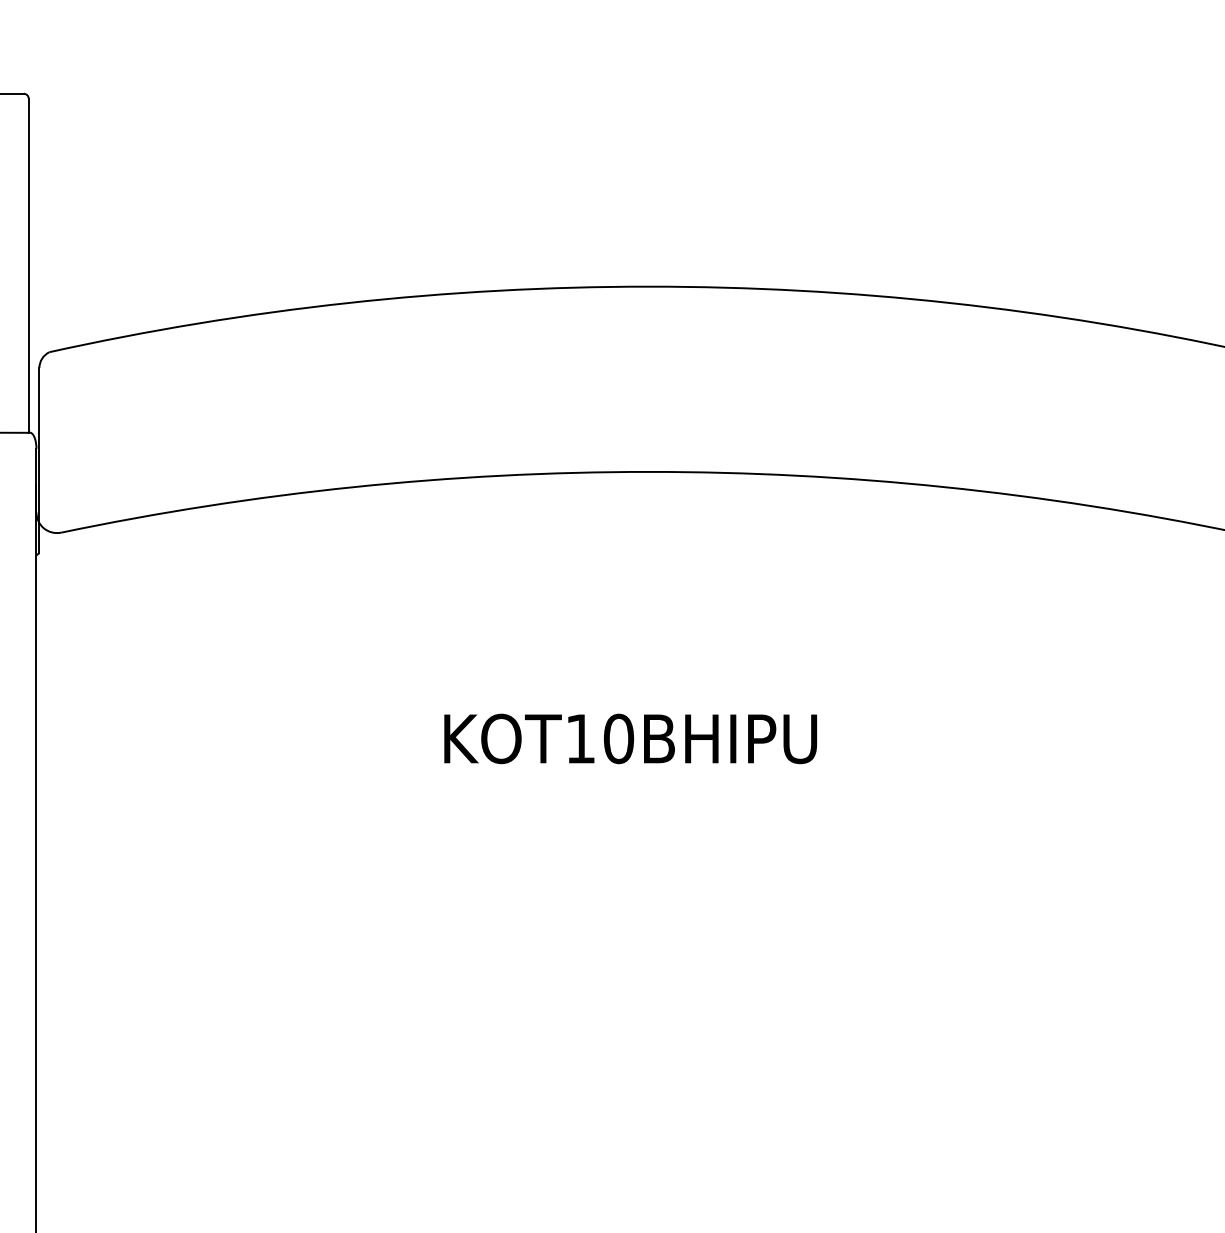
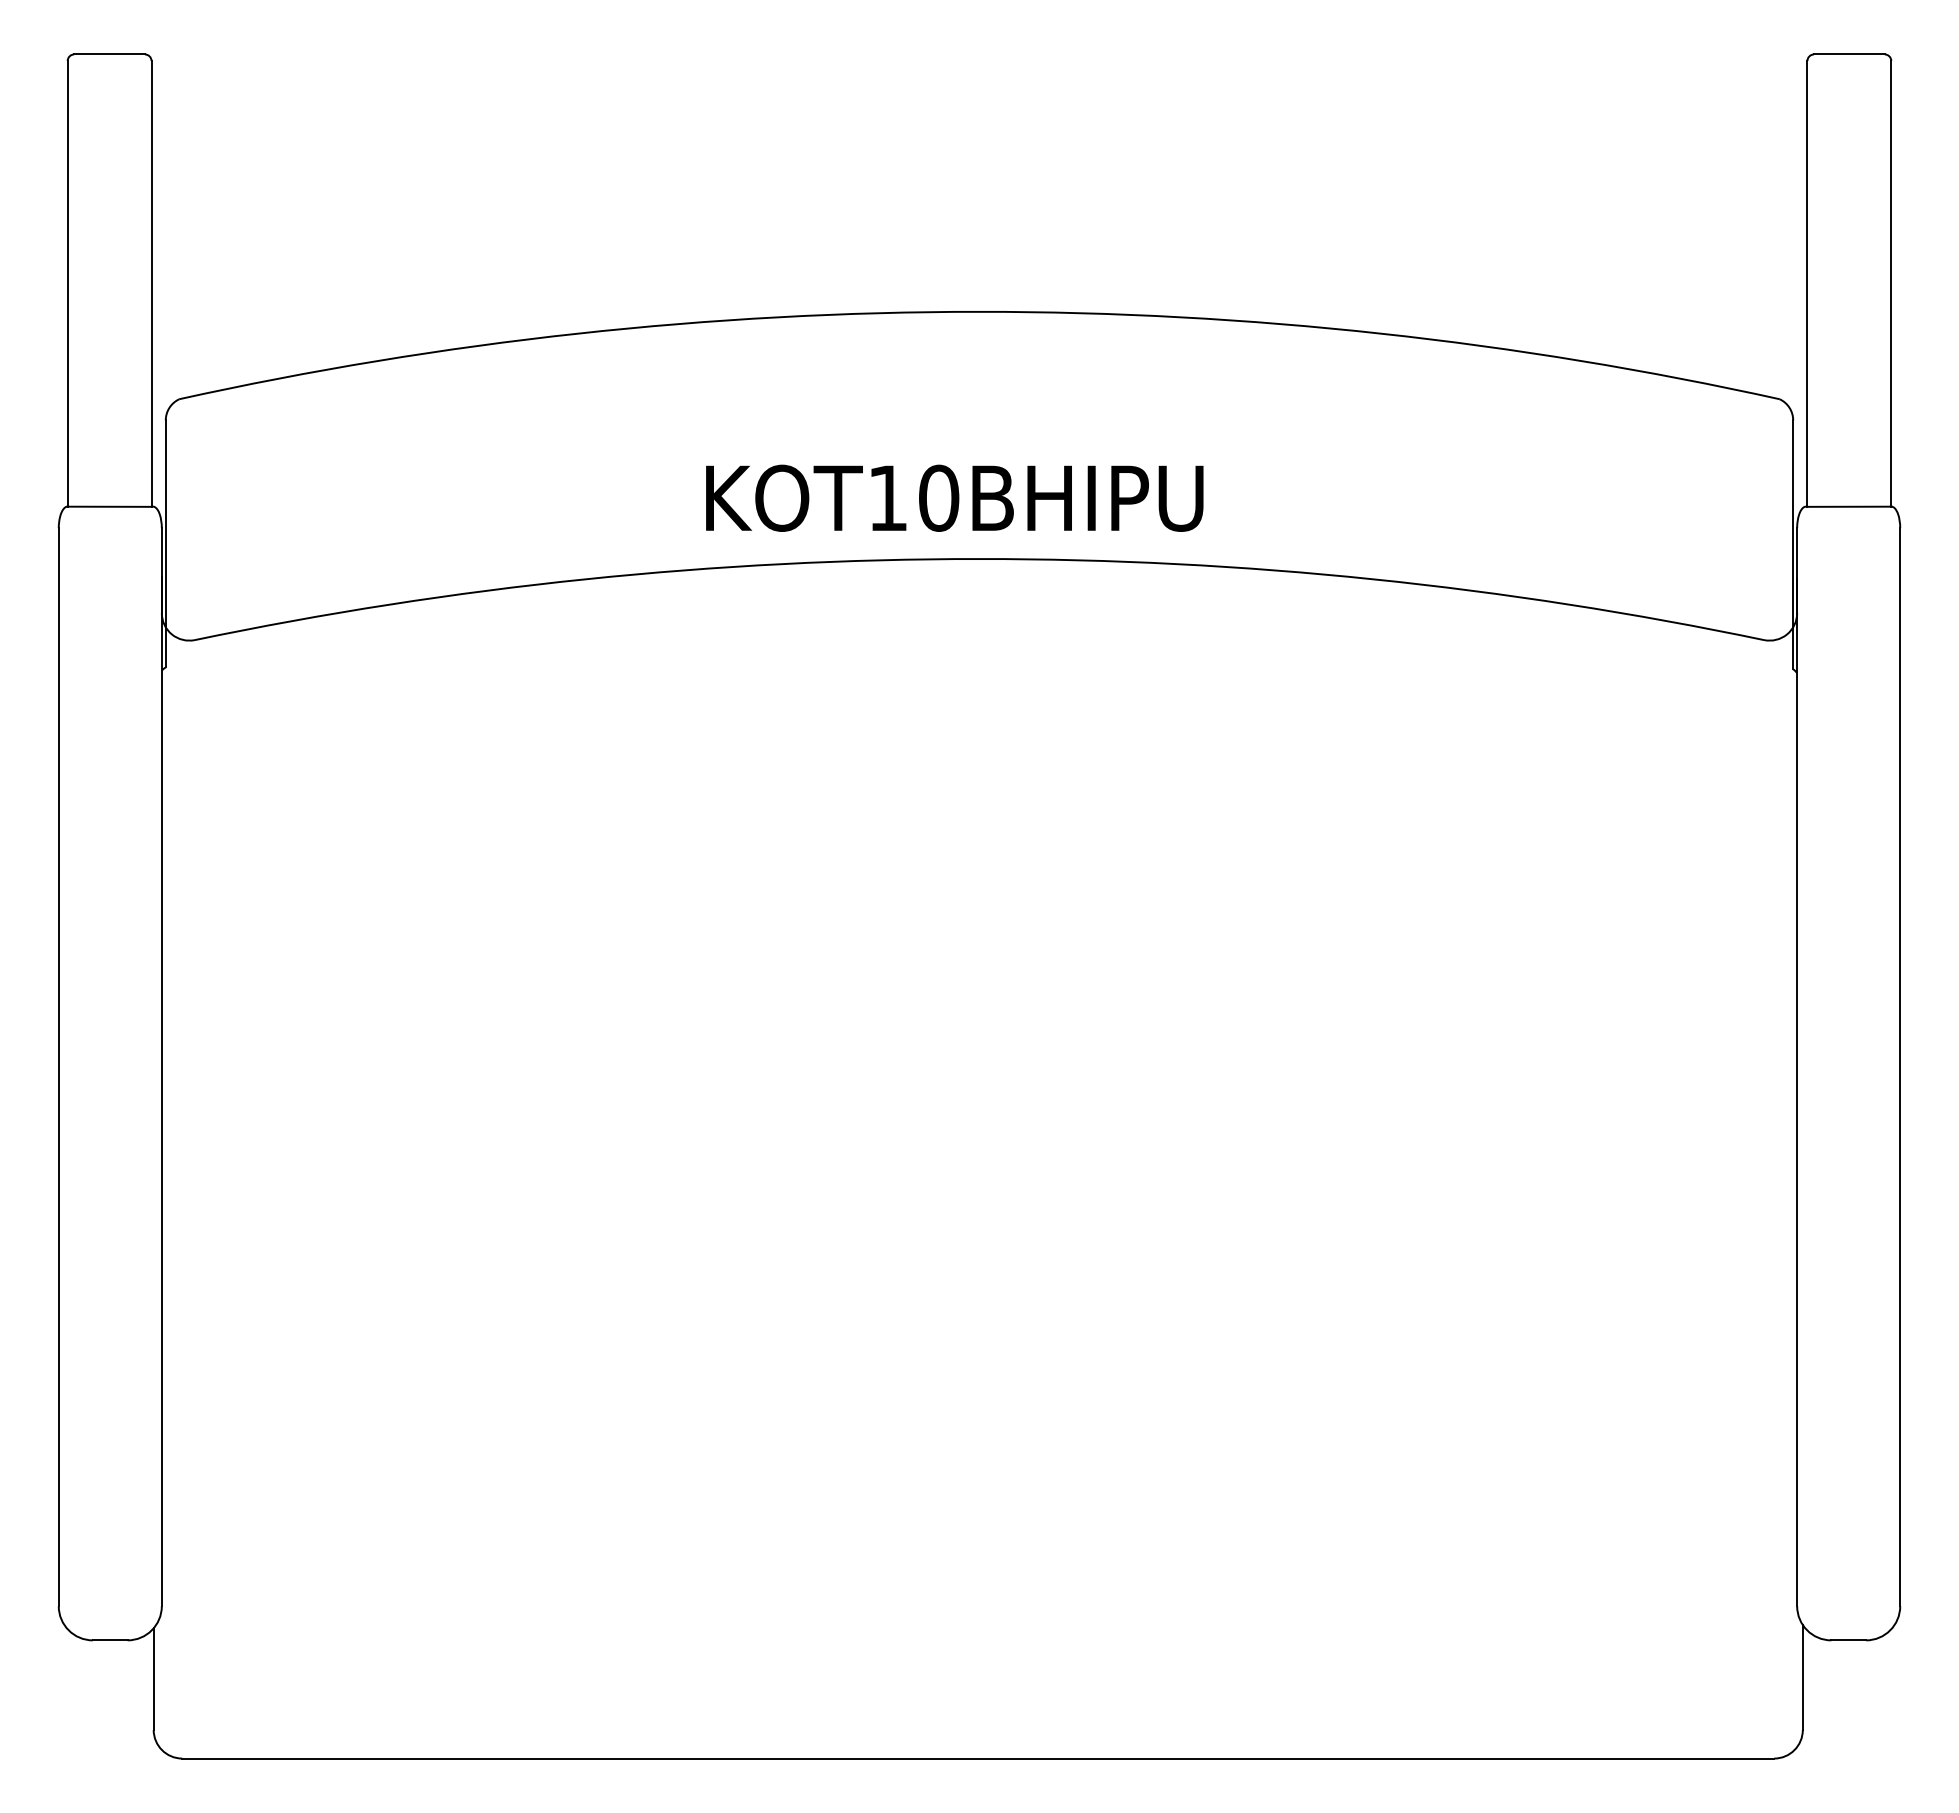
text: (630, 738) -> (954, 497), moved

